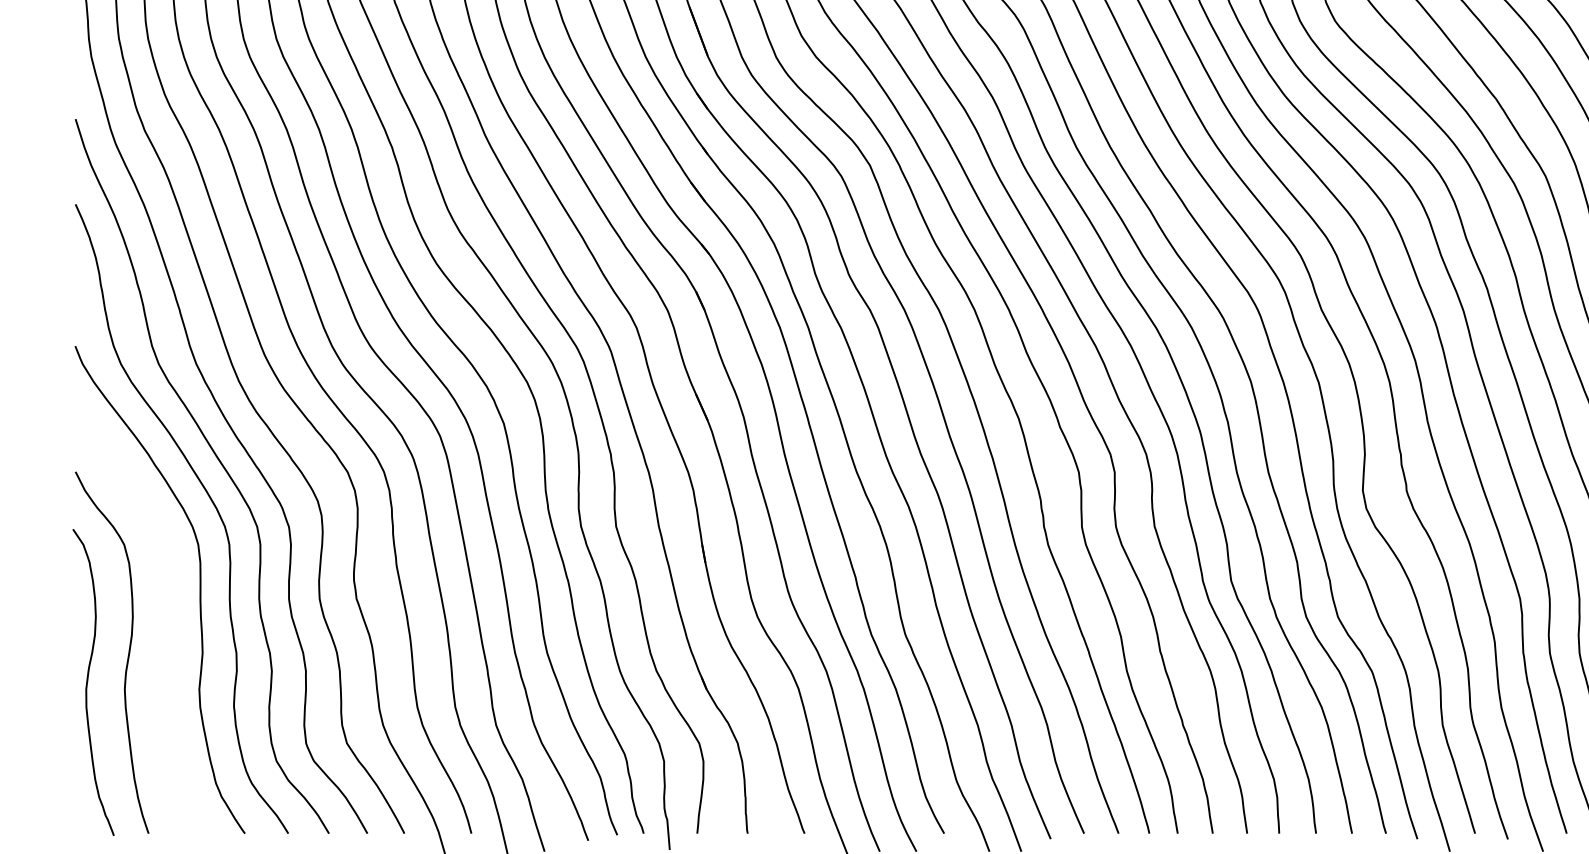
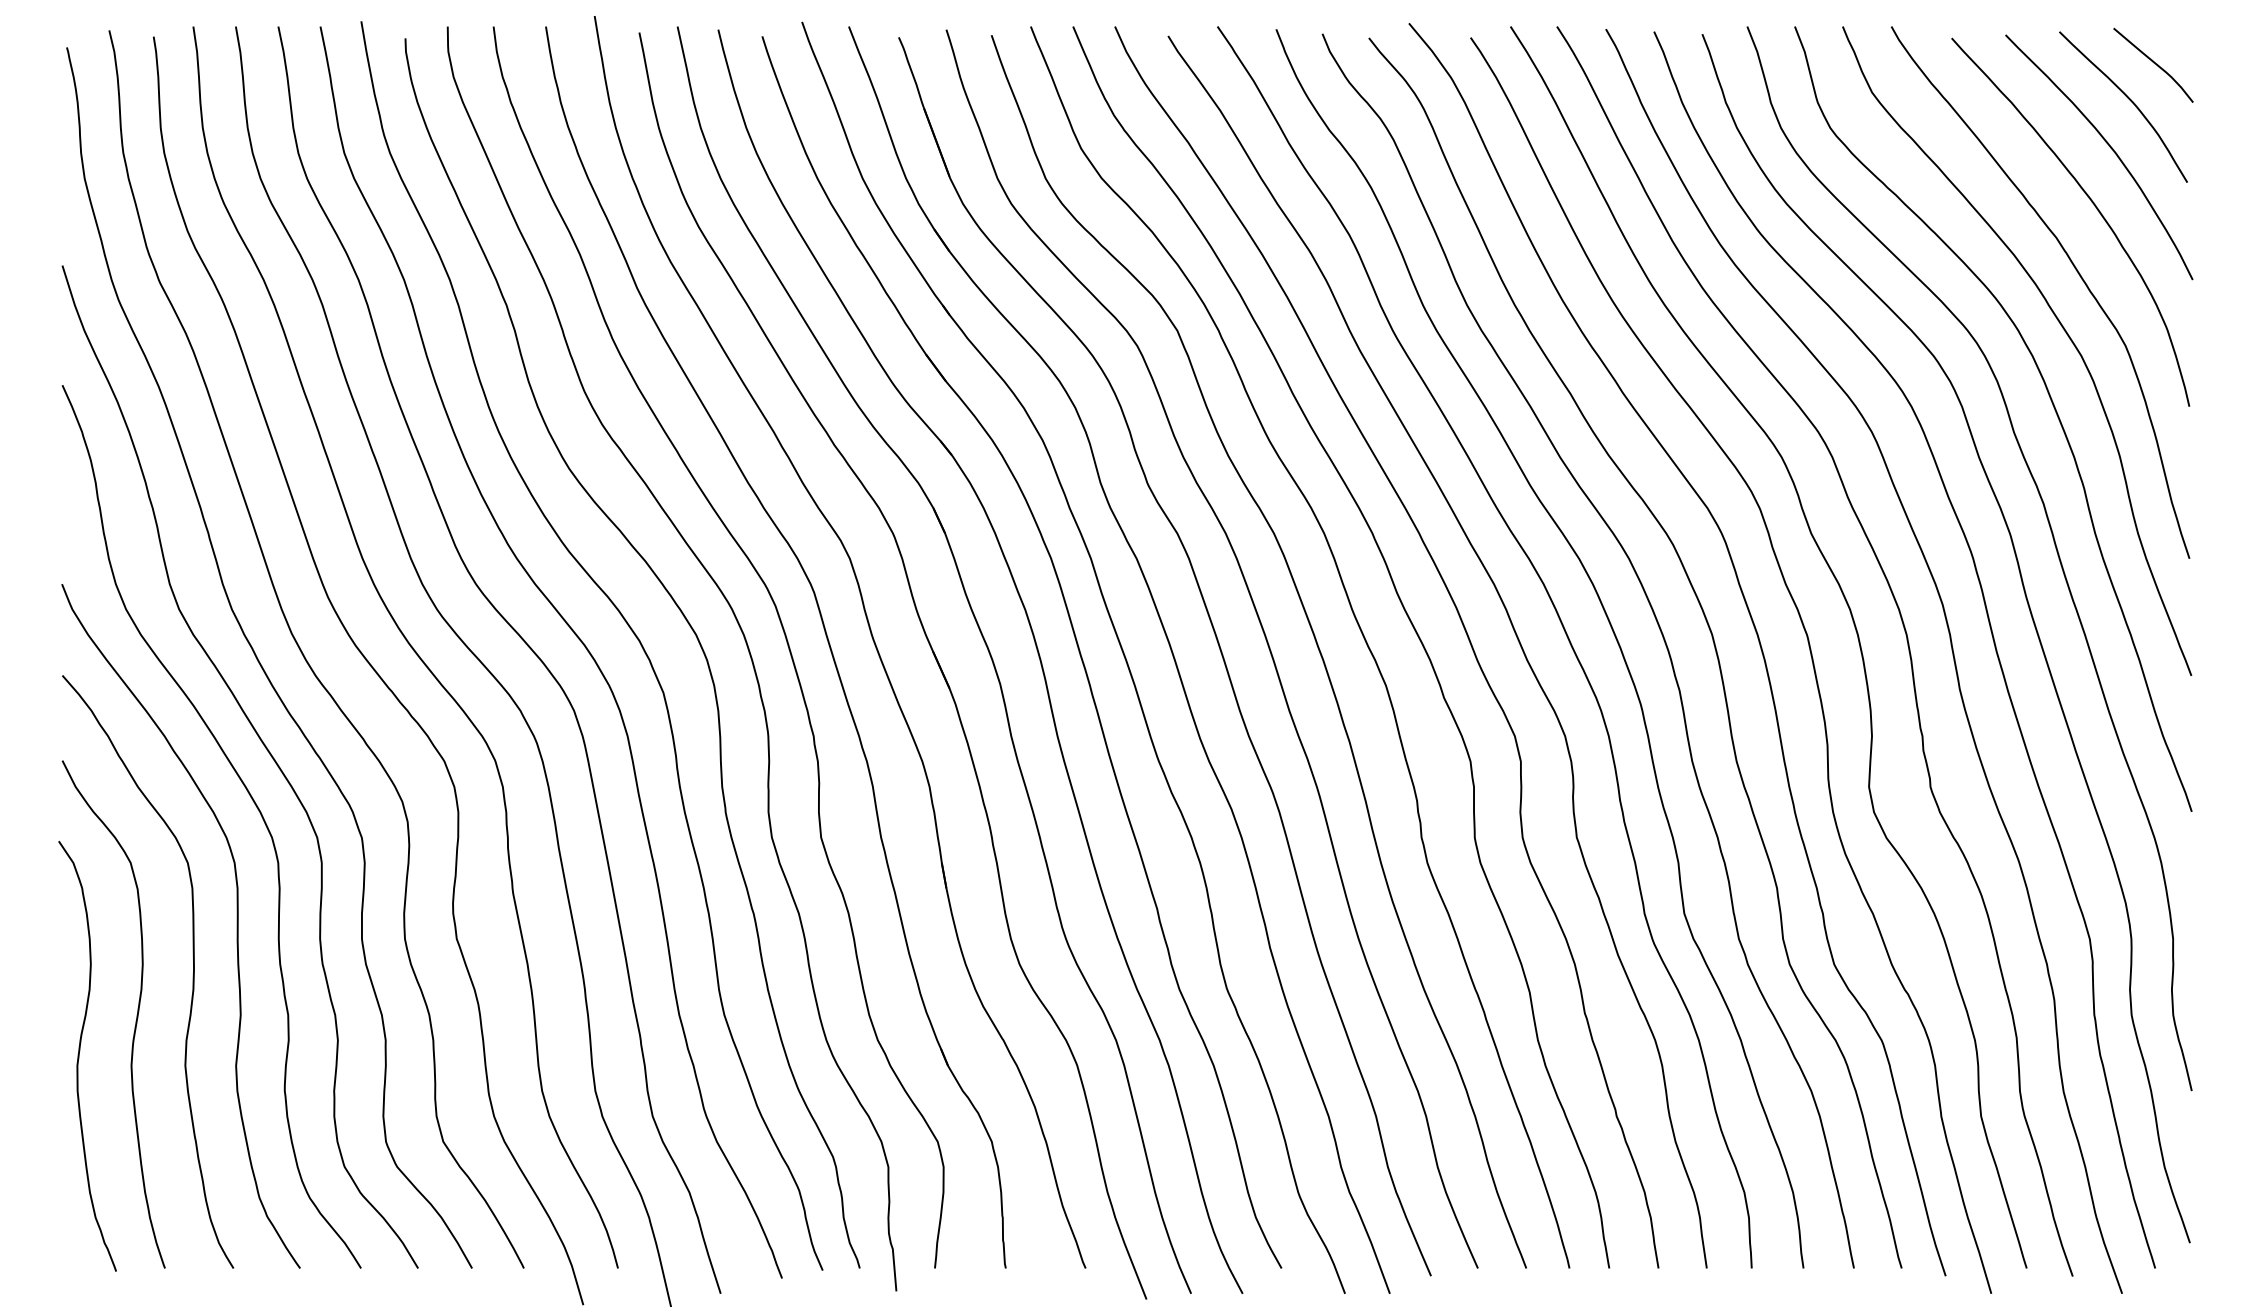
curve: (168, 624) -> (192, 975), added

